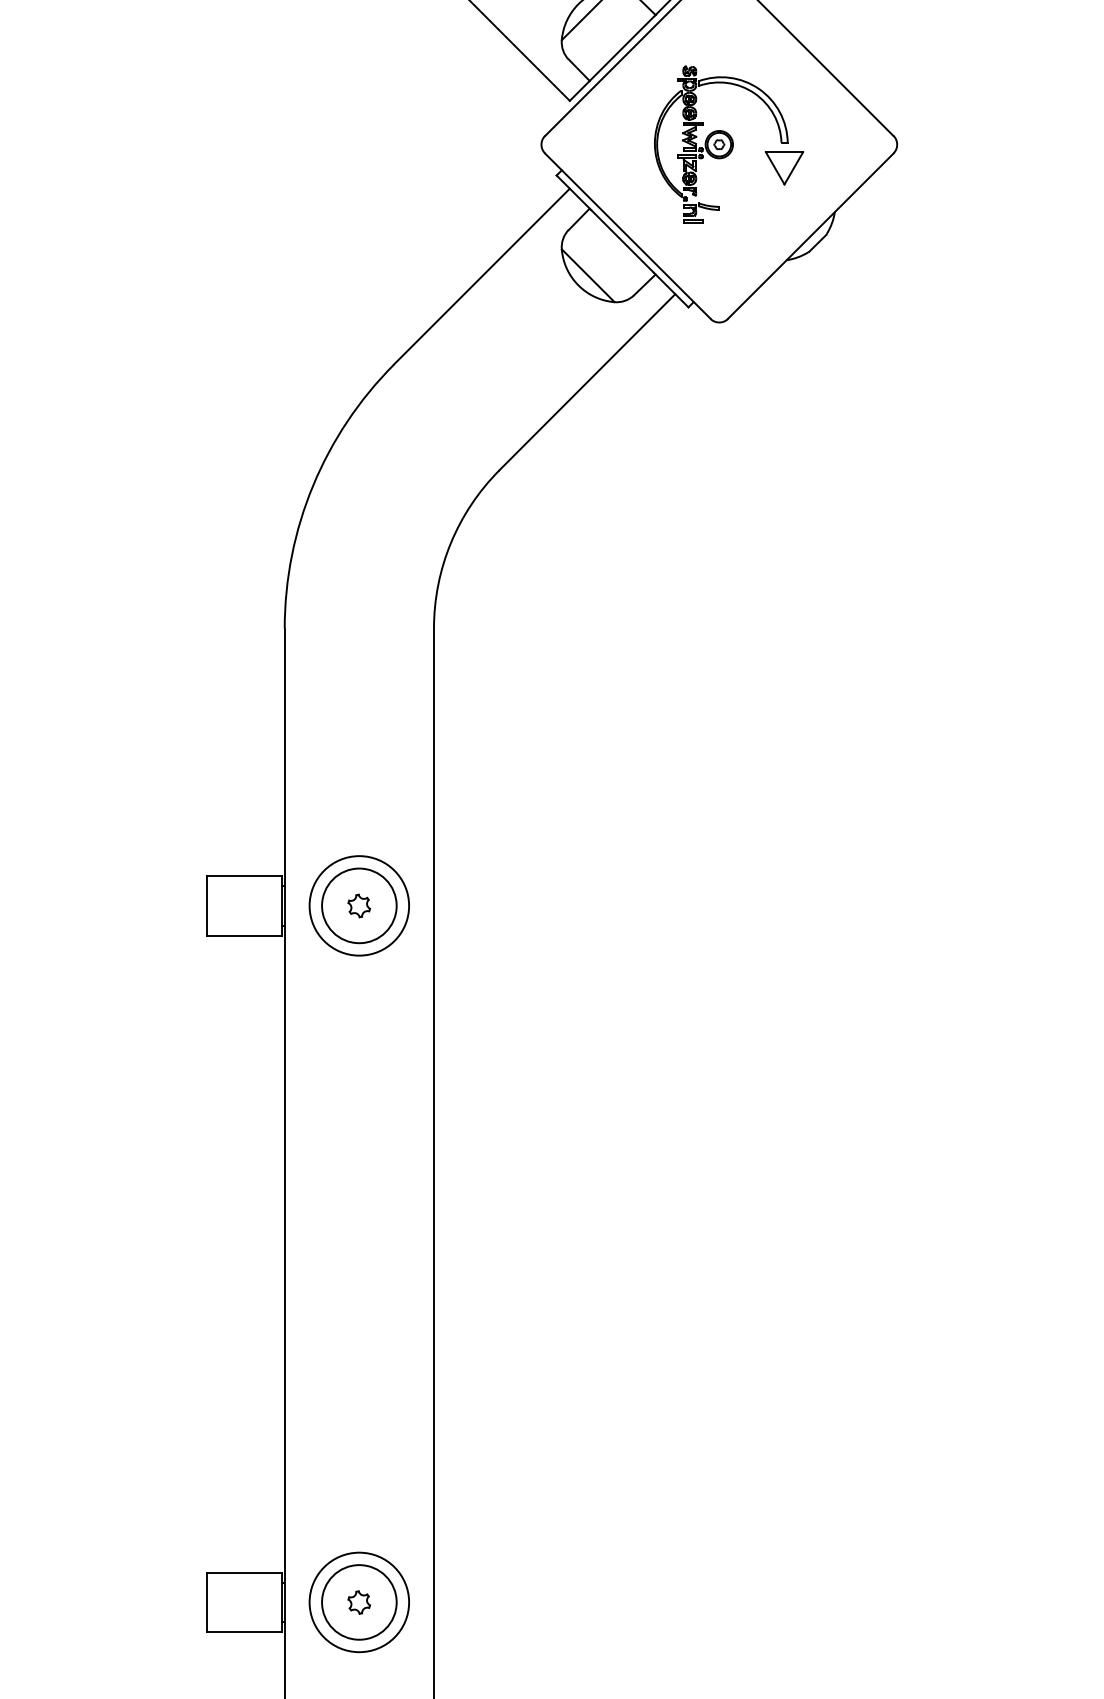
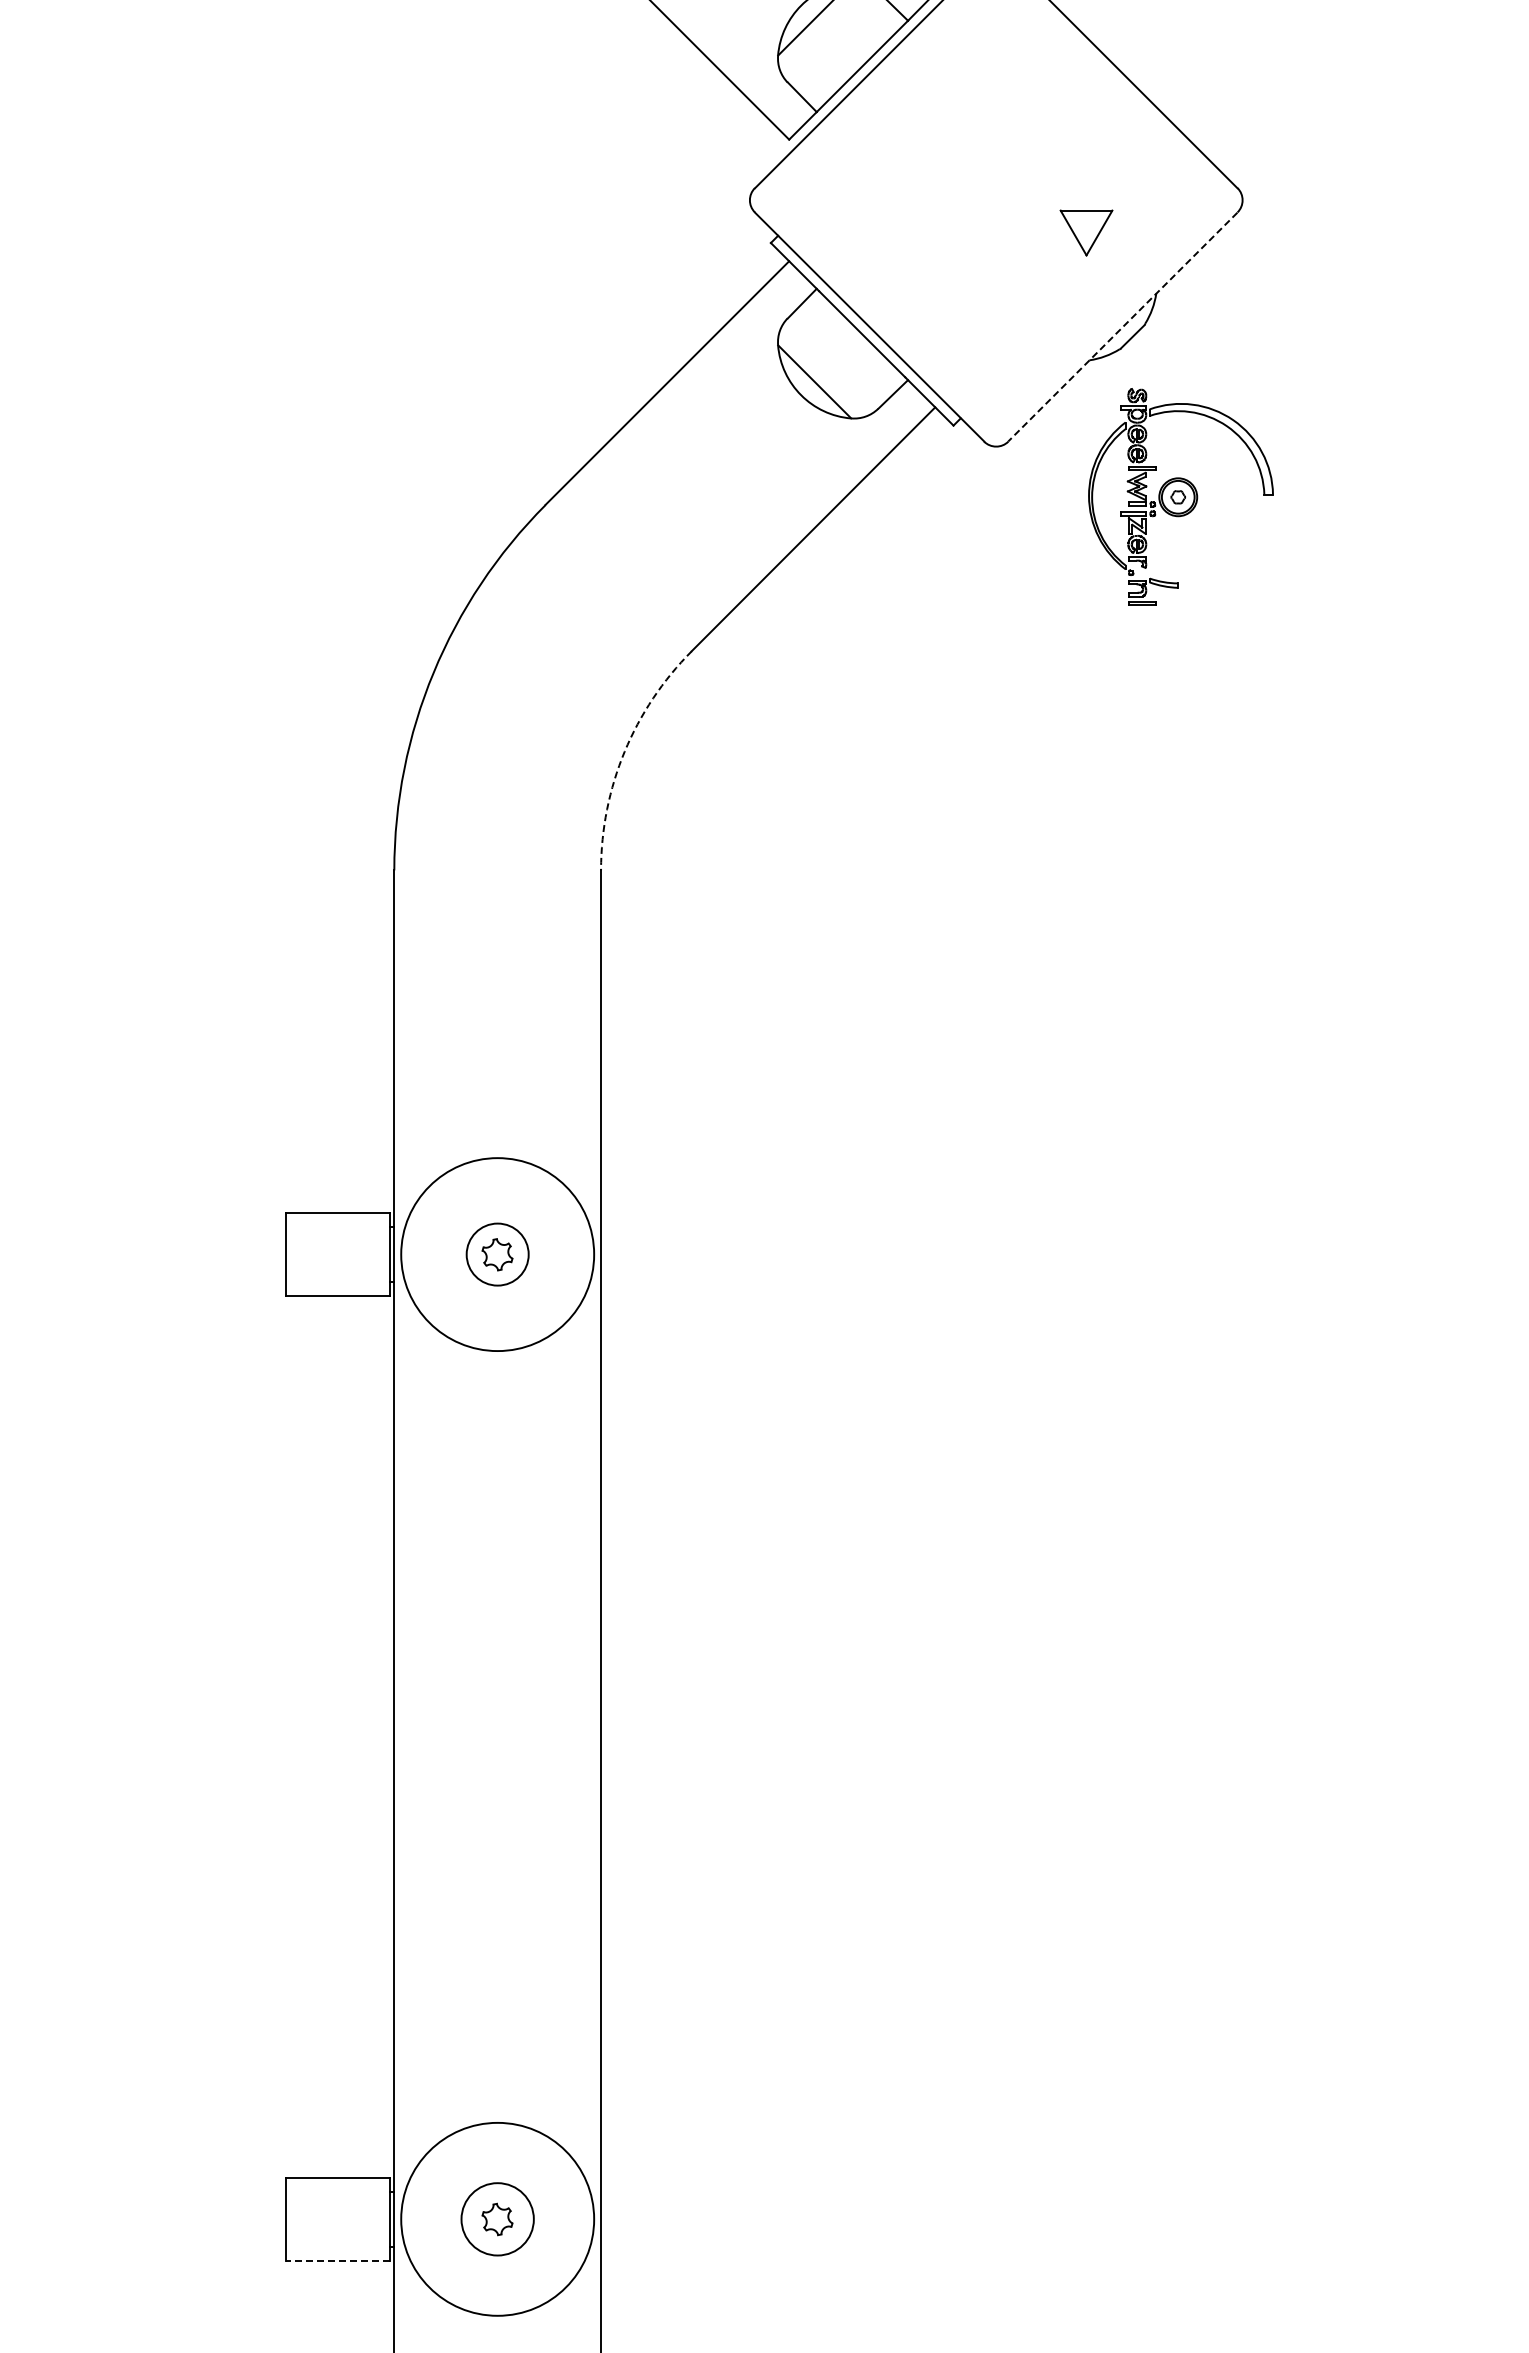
part: (720, 144) -> (1180, 496), moved
line: (810, 236) -> (1122, 327), solid -> dashed
arc: (450, 542) -> (624, 751), solid -> dashed
circle: (359, 905) -> (497, 1254), size x0.6
circle: (359, 905) -> (497, 1254), size x1.4
circle: (359, 1602) -> (497, 2219), size x0.7
circle: (359, 1602) -> (497, 2219), size x1.4
line: (244, 1632) -> (338, 2260), solid -> dashed

